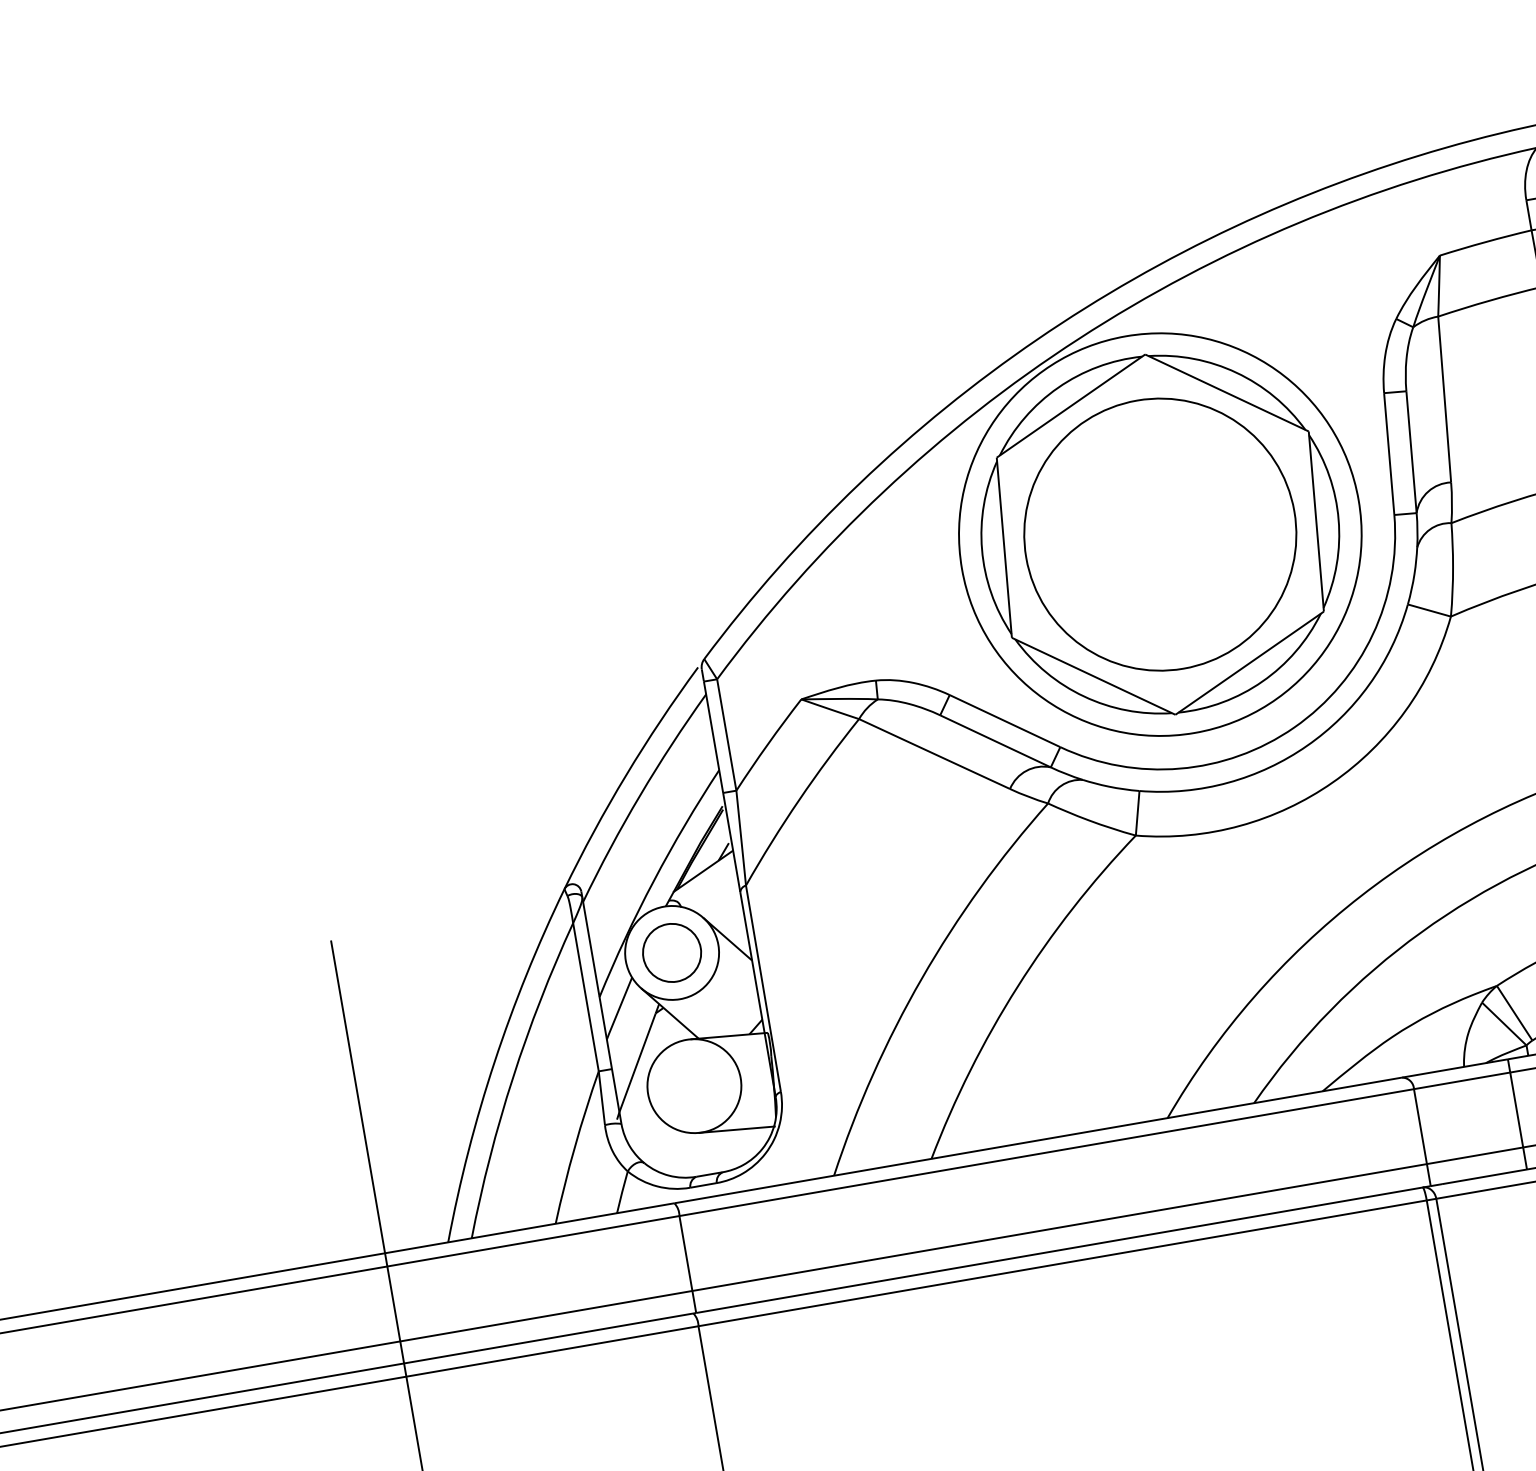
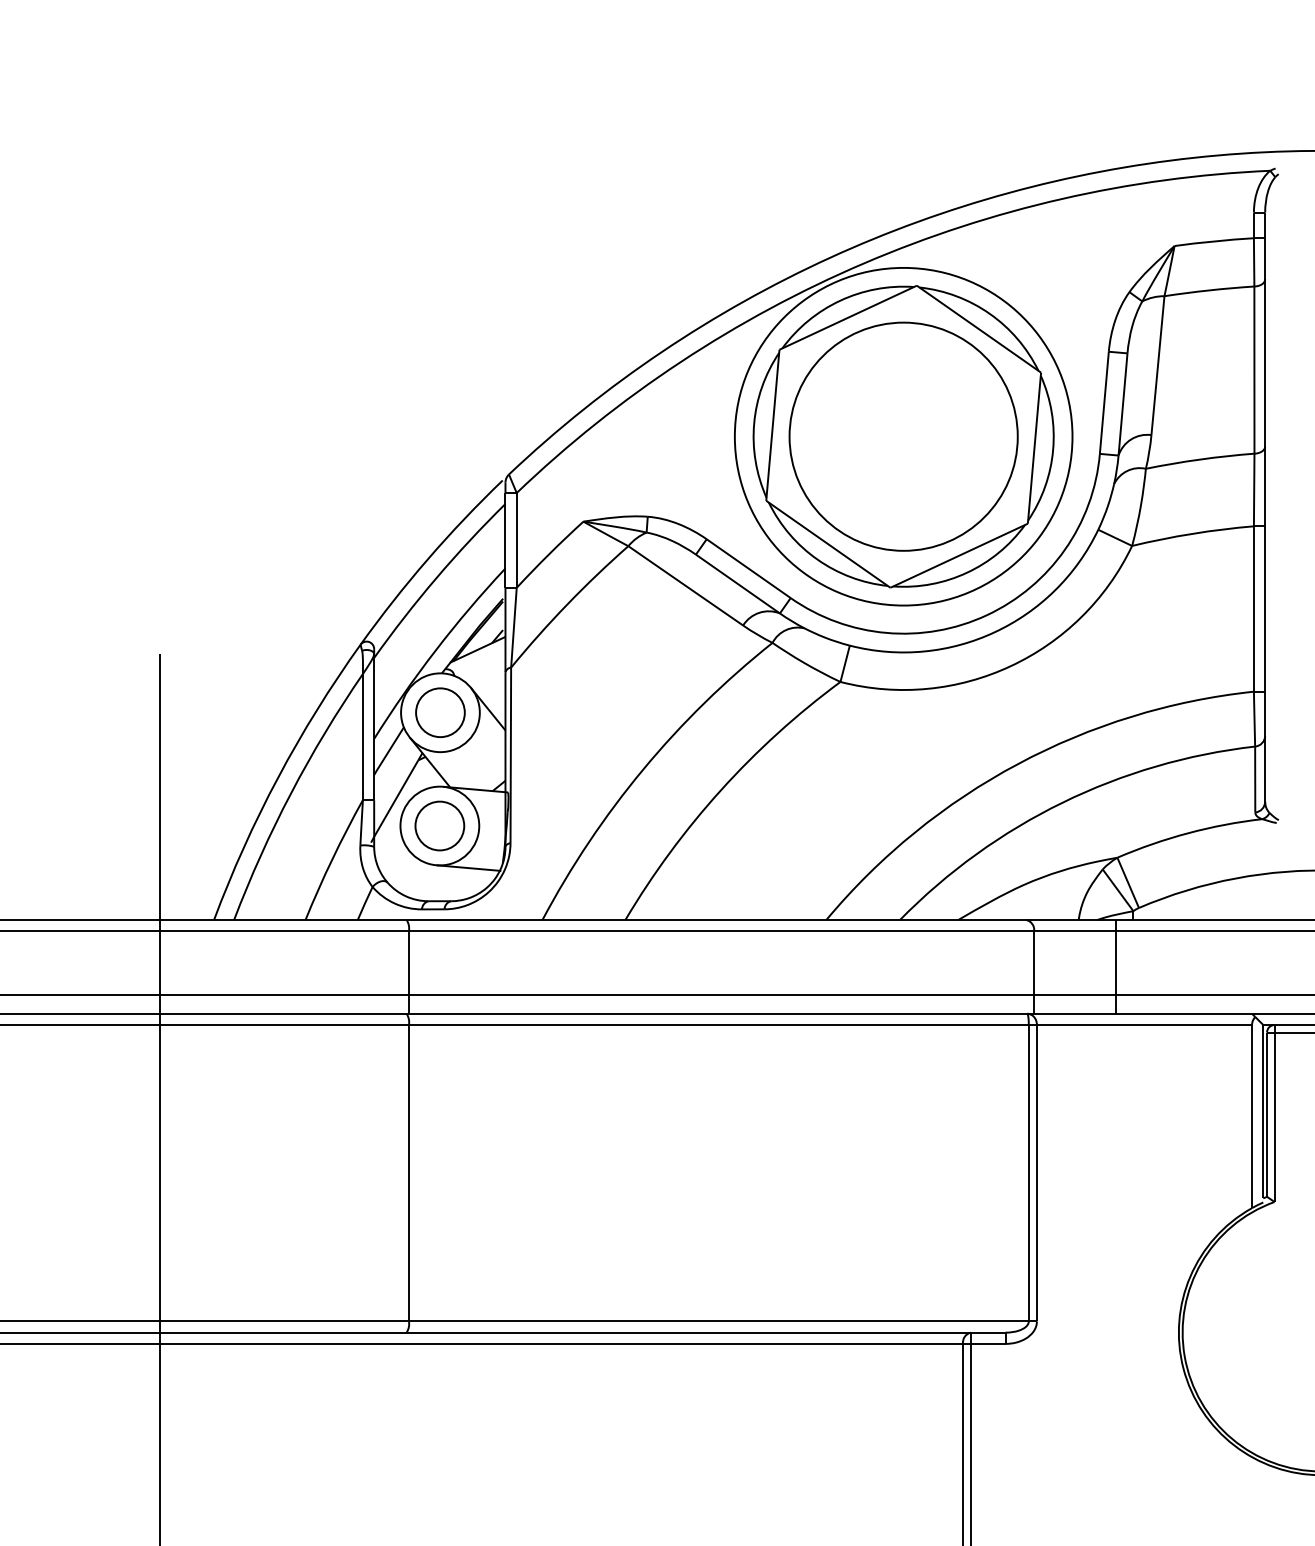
part: (693, 1085) -> (439, 825), added

